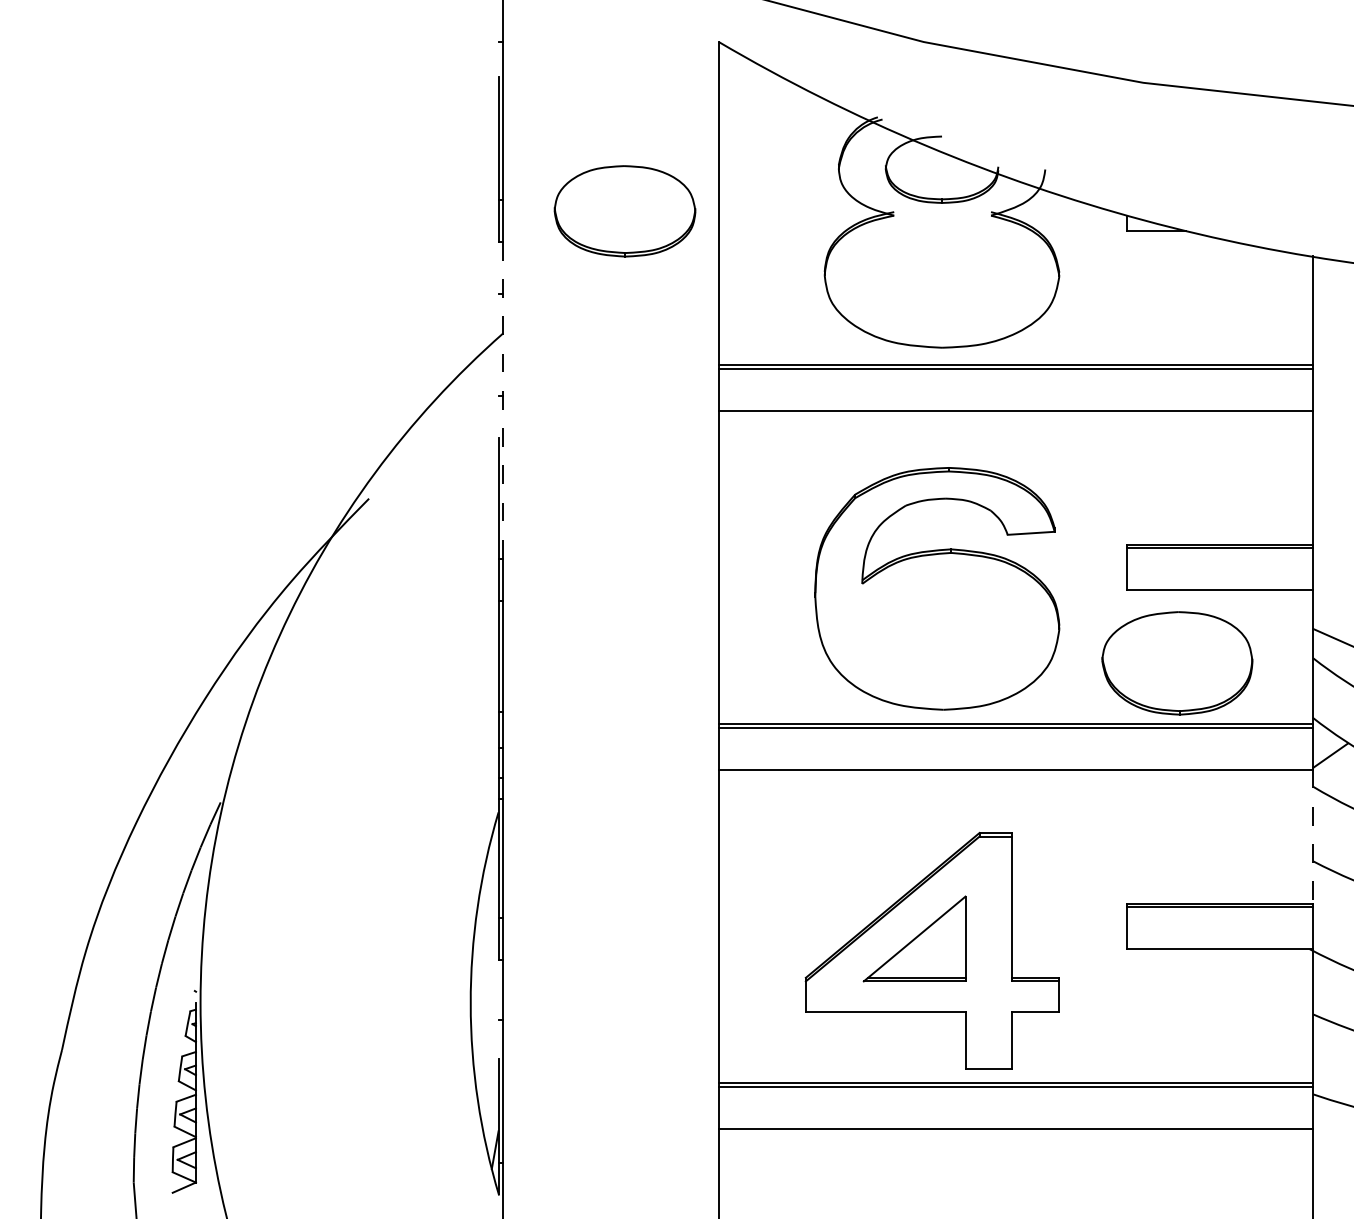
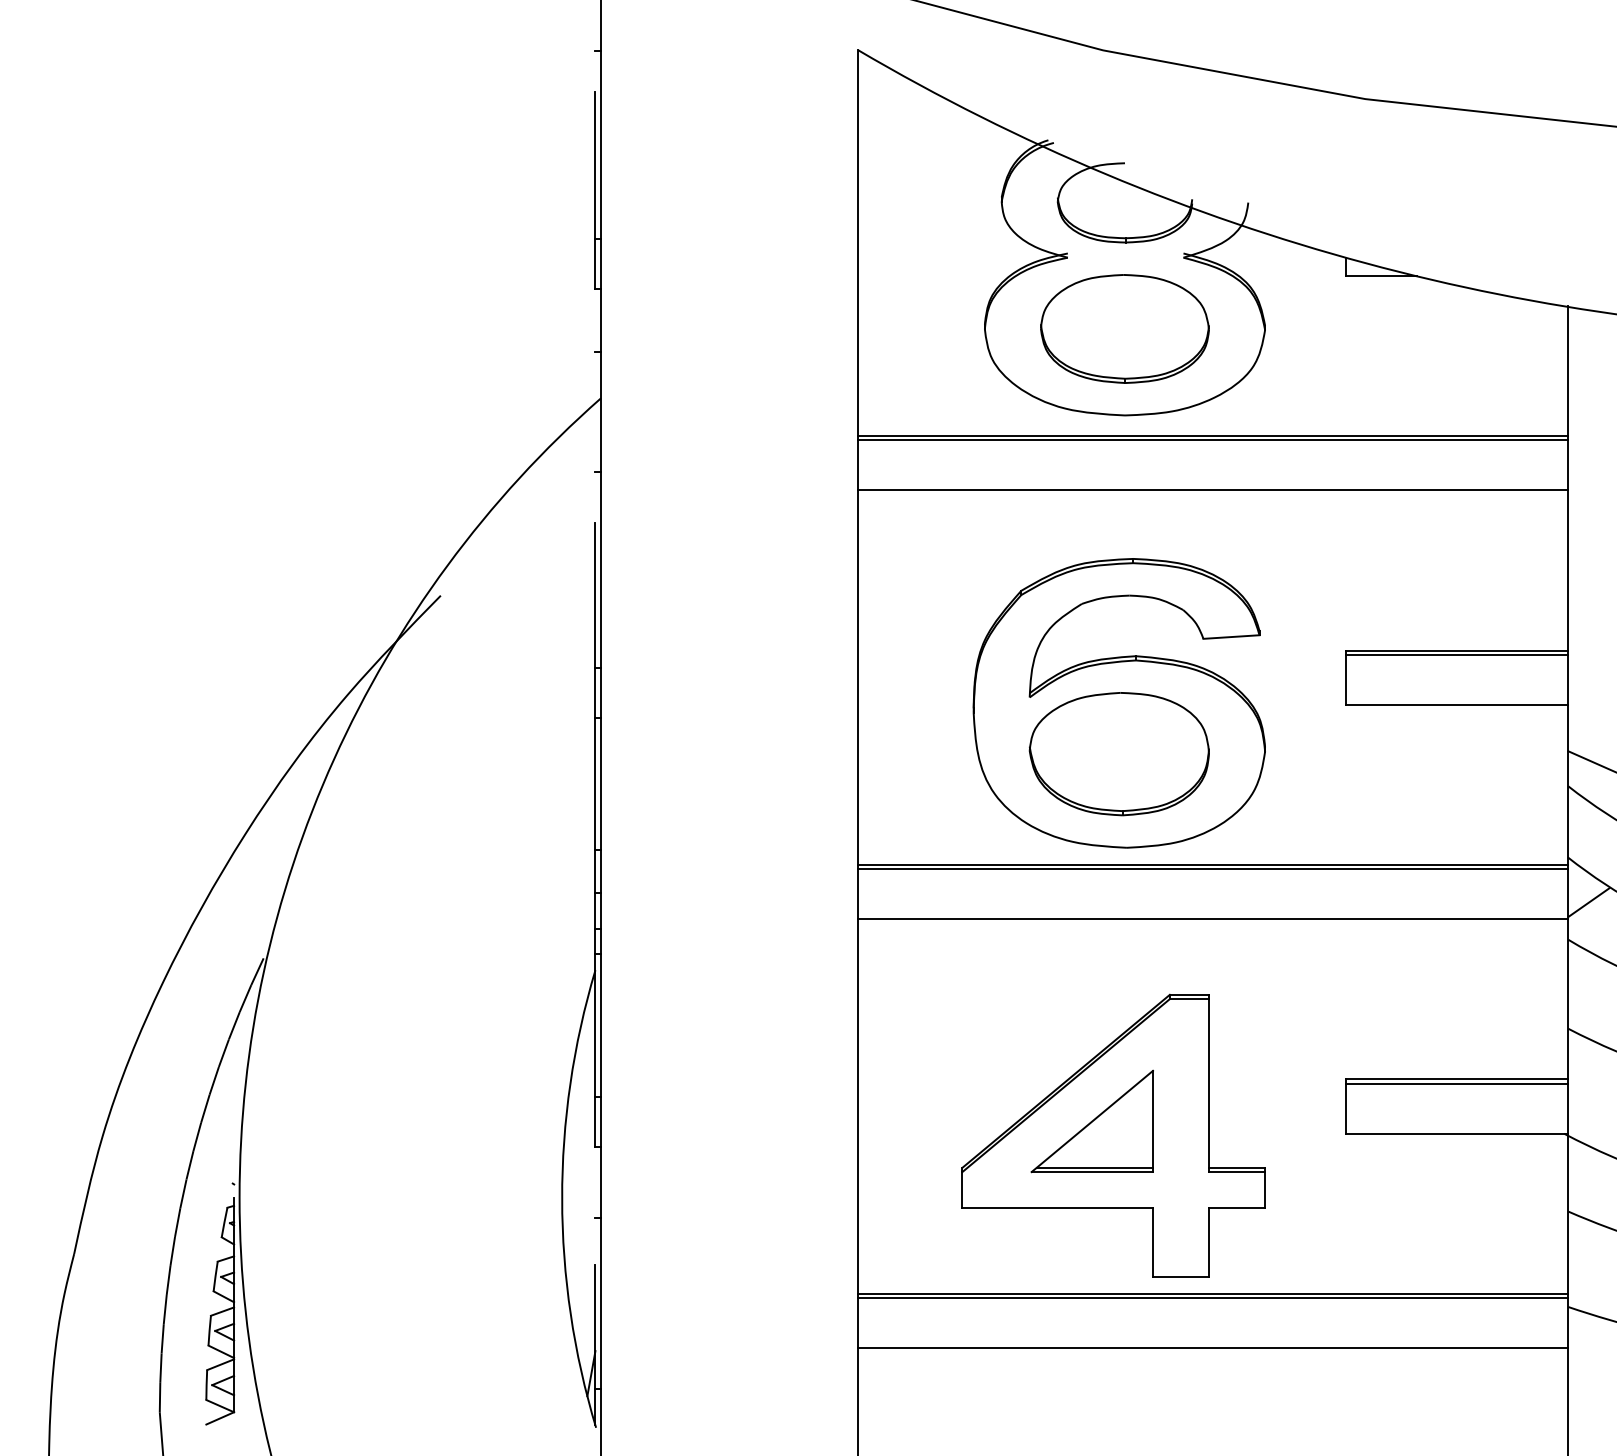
part: (624, 211) -> (1124, 329), moved
line: (503, 400) -> (601, 478), dashed -> solid
part: (1177, 663) -> (1119, 754), moved
line: (1313, 837) -> (1568, 1000), dashed -> solid

